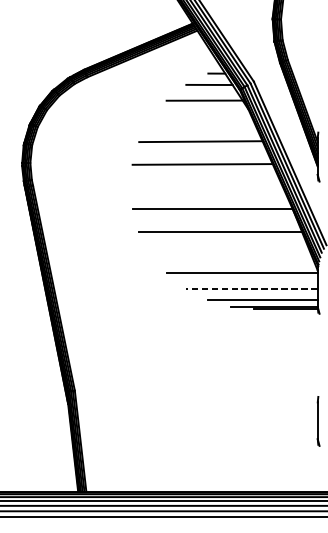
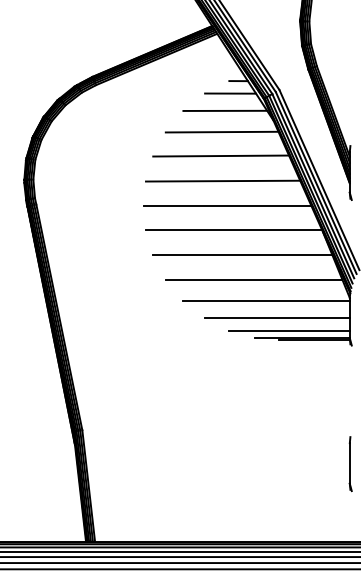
line: (201, 119) -> (221, 131), added
line: (206, 187) -> (227, 206), added
line: (230, 253) -> (253, 279), added
line: (251, 289) -> (276, 318), dashed -> solid

